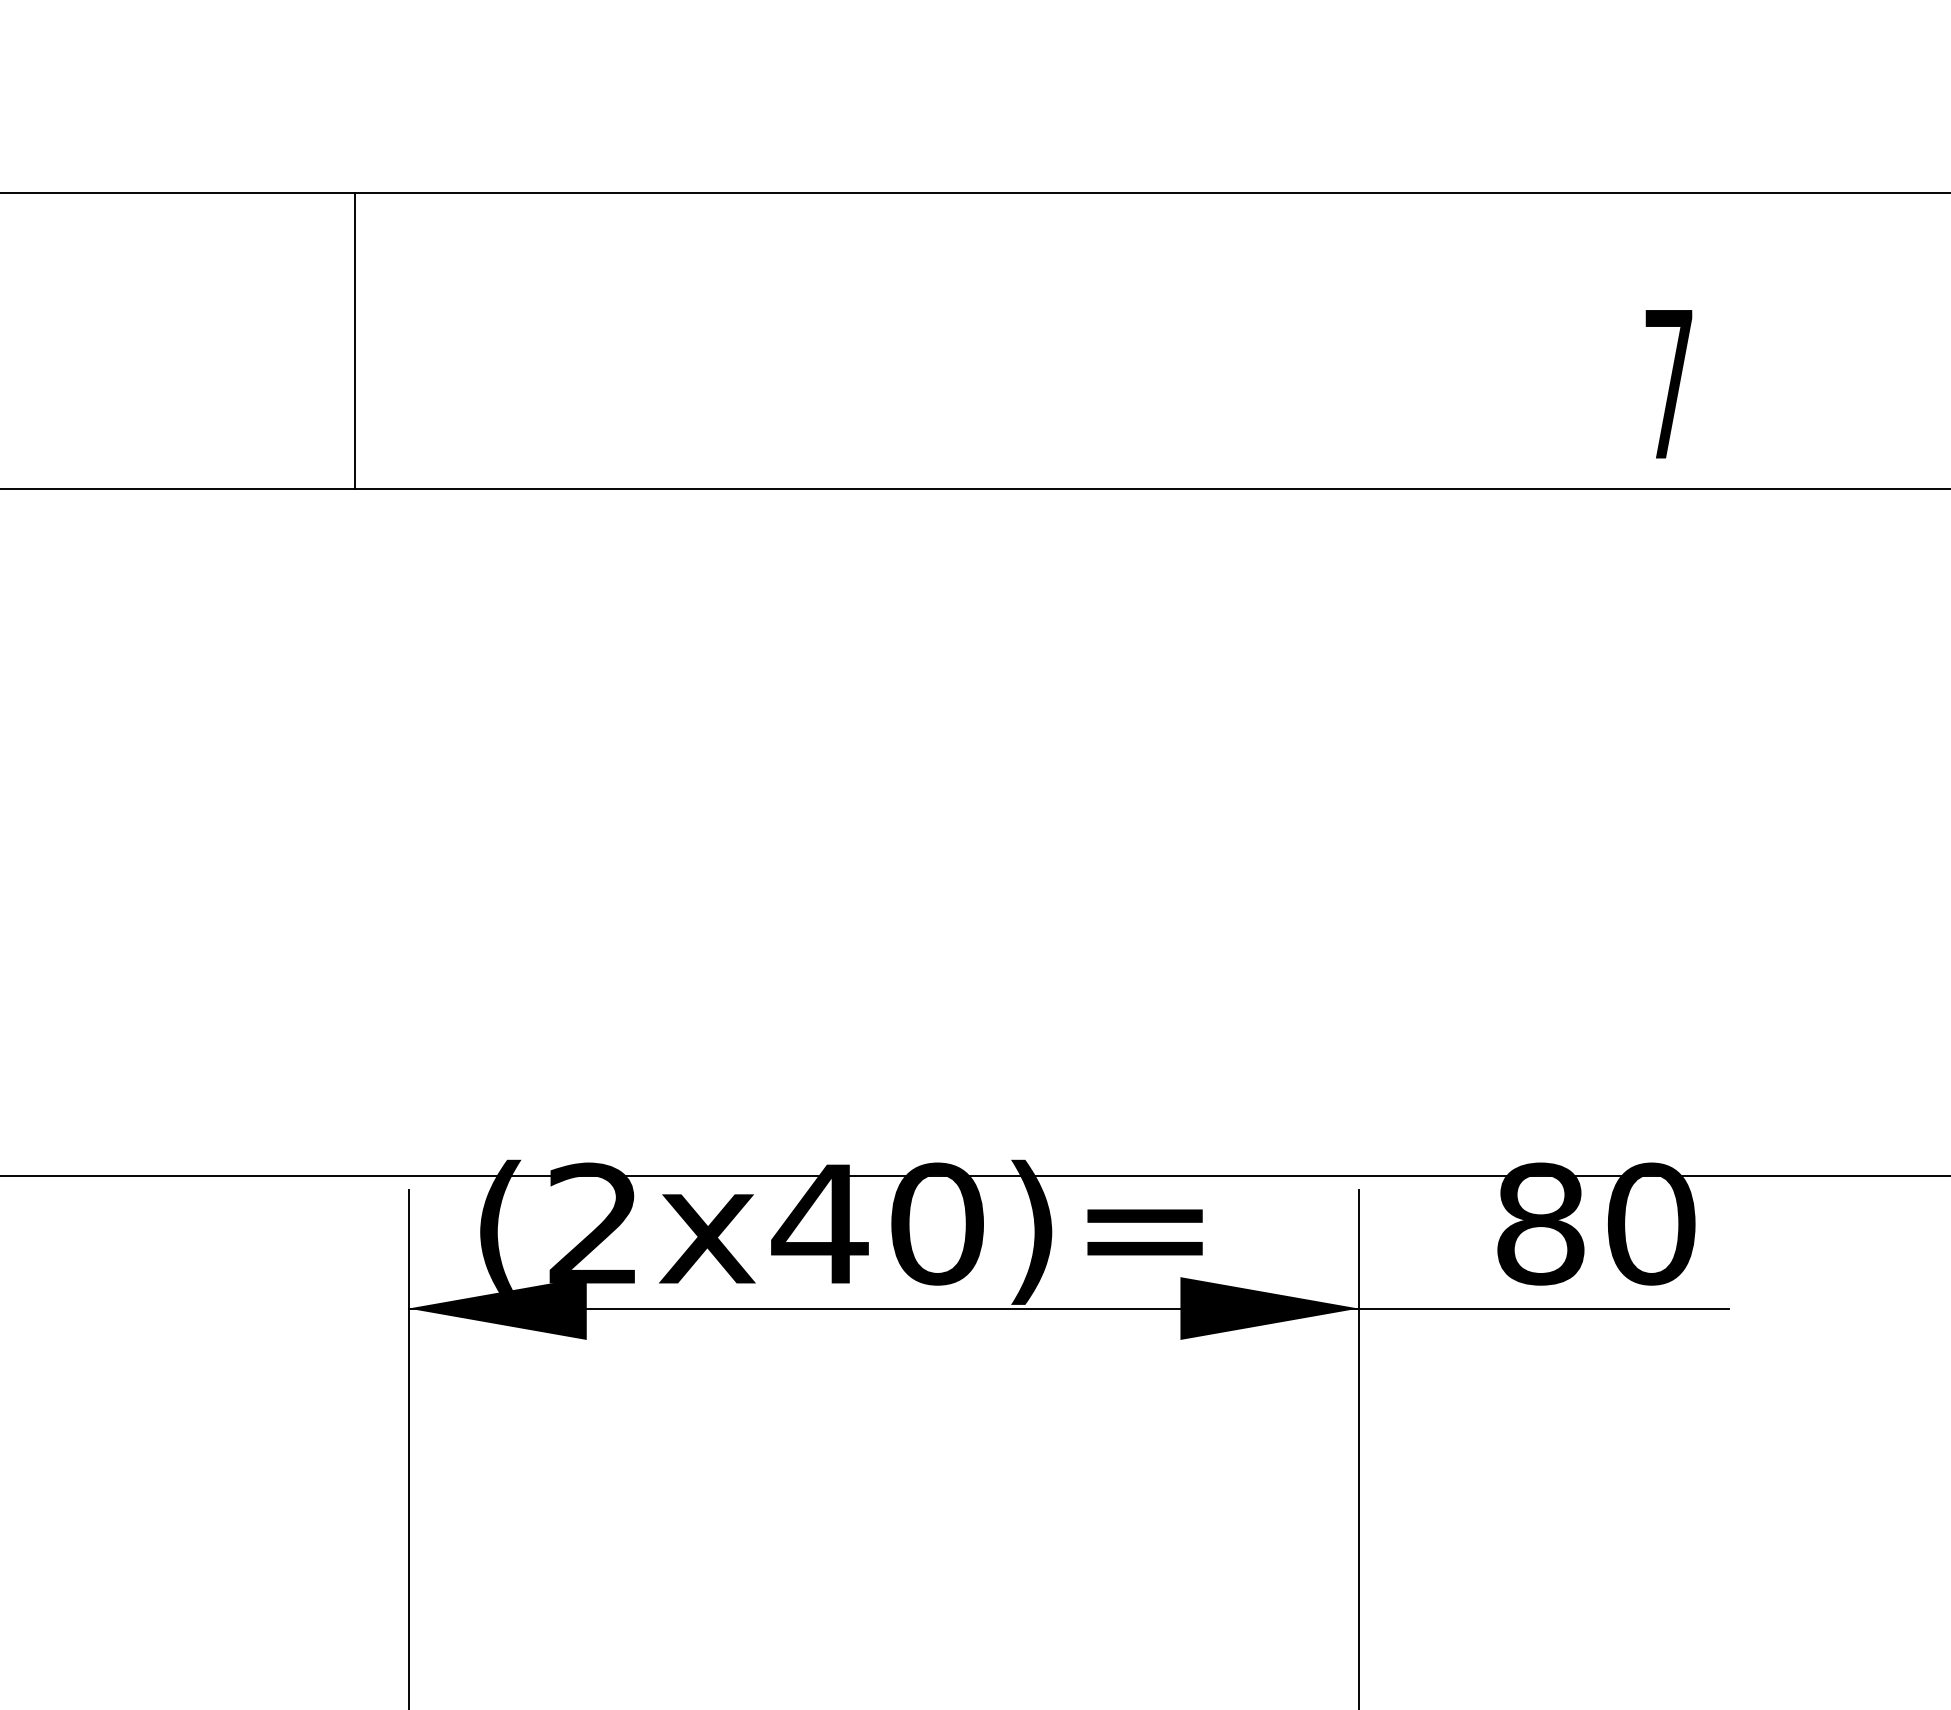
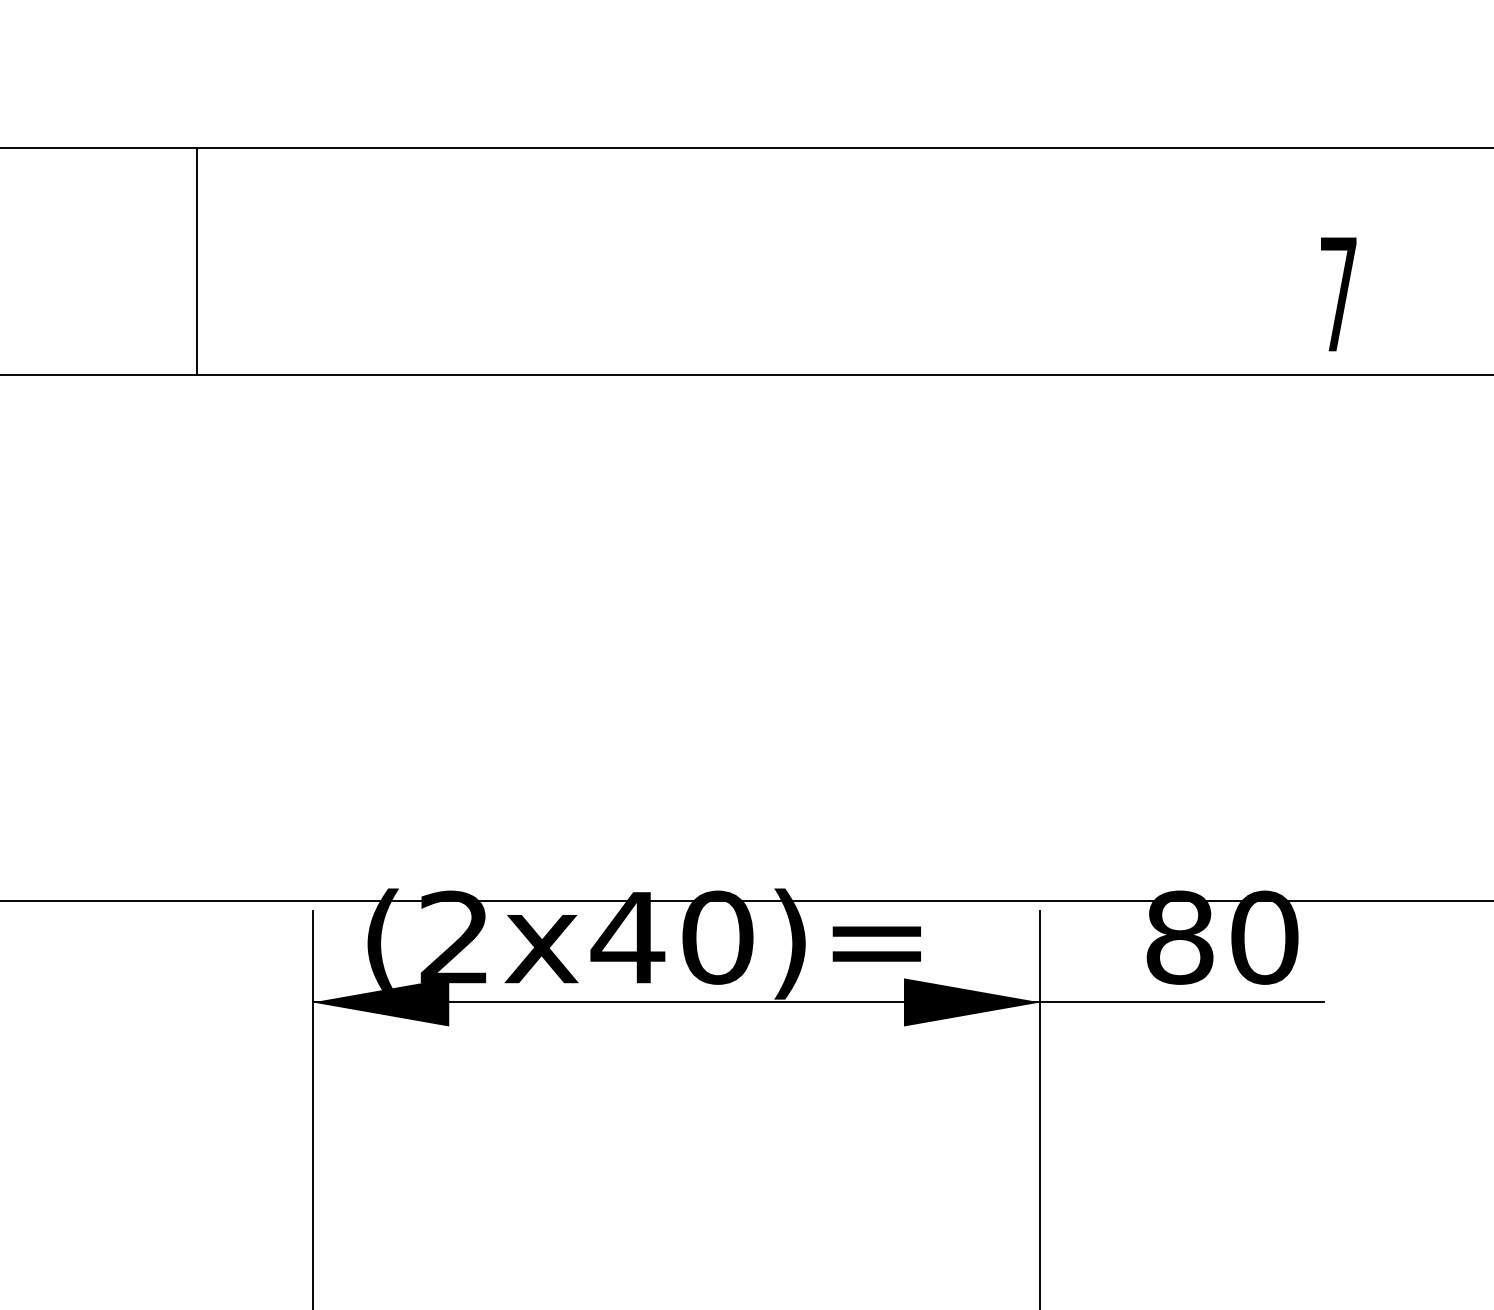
line: (355, 340) -> (197, 260), moved
text: (1668, 384) -> (1338, 294), moved

